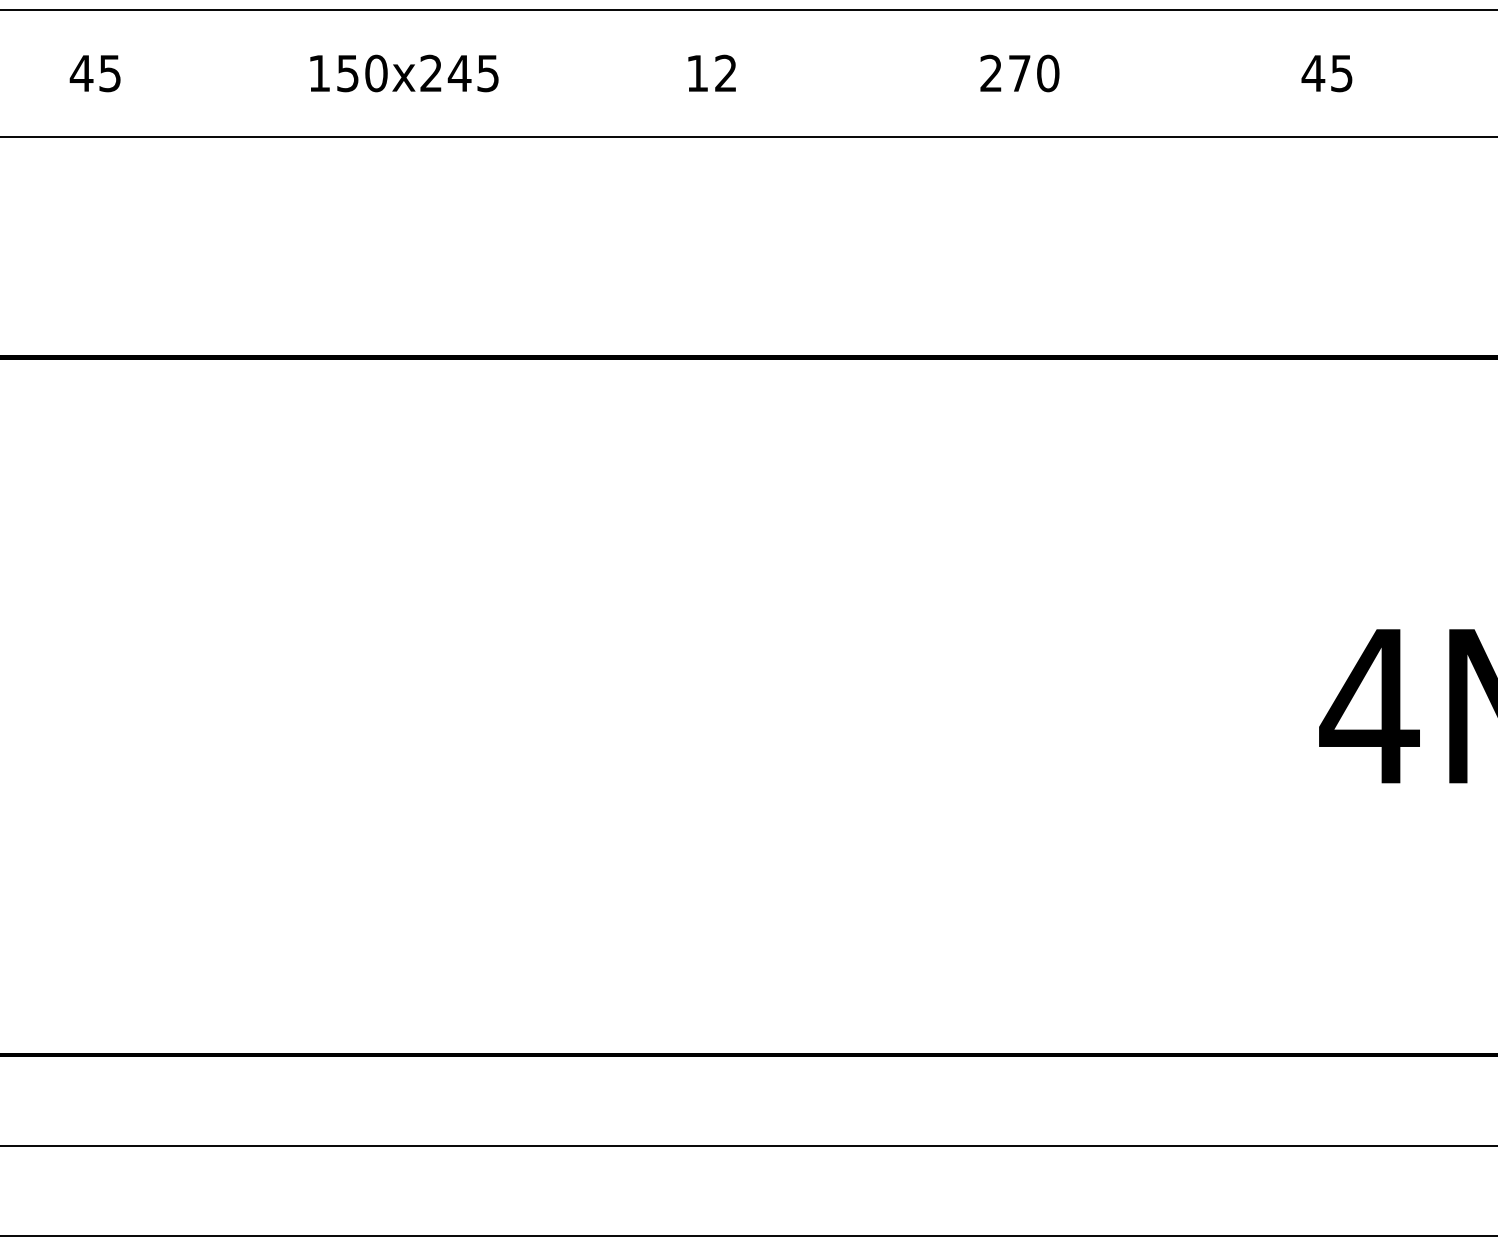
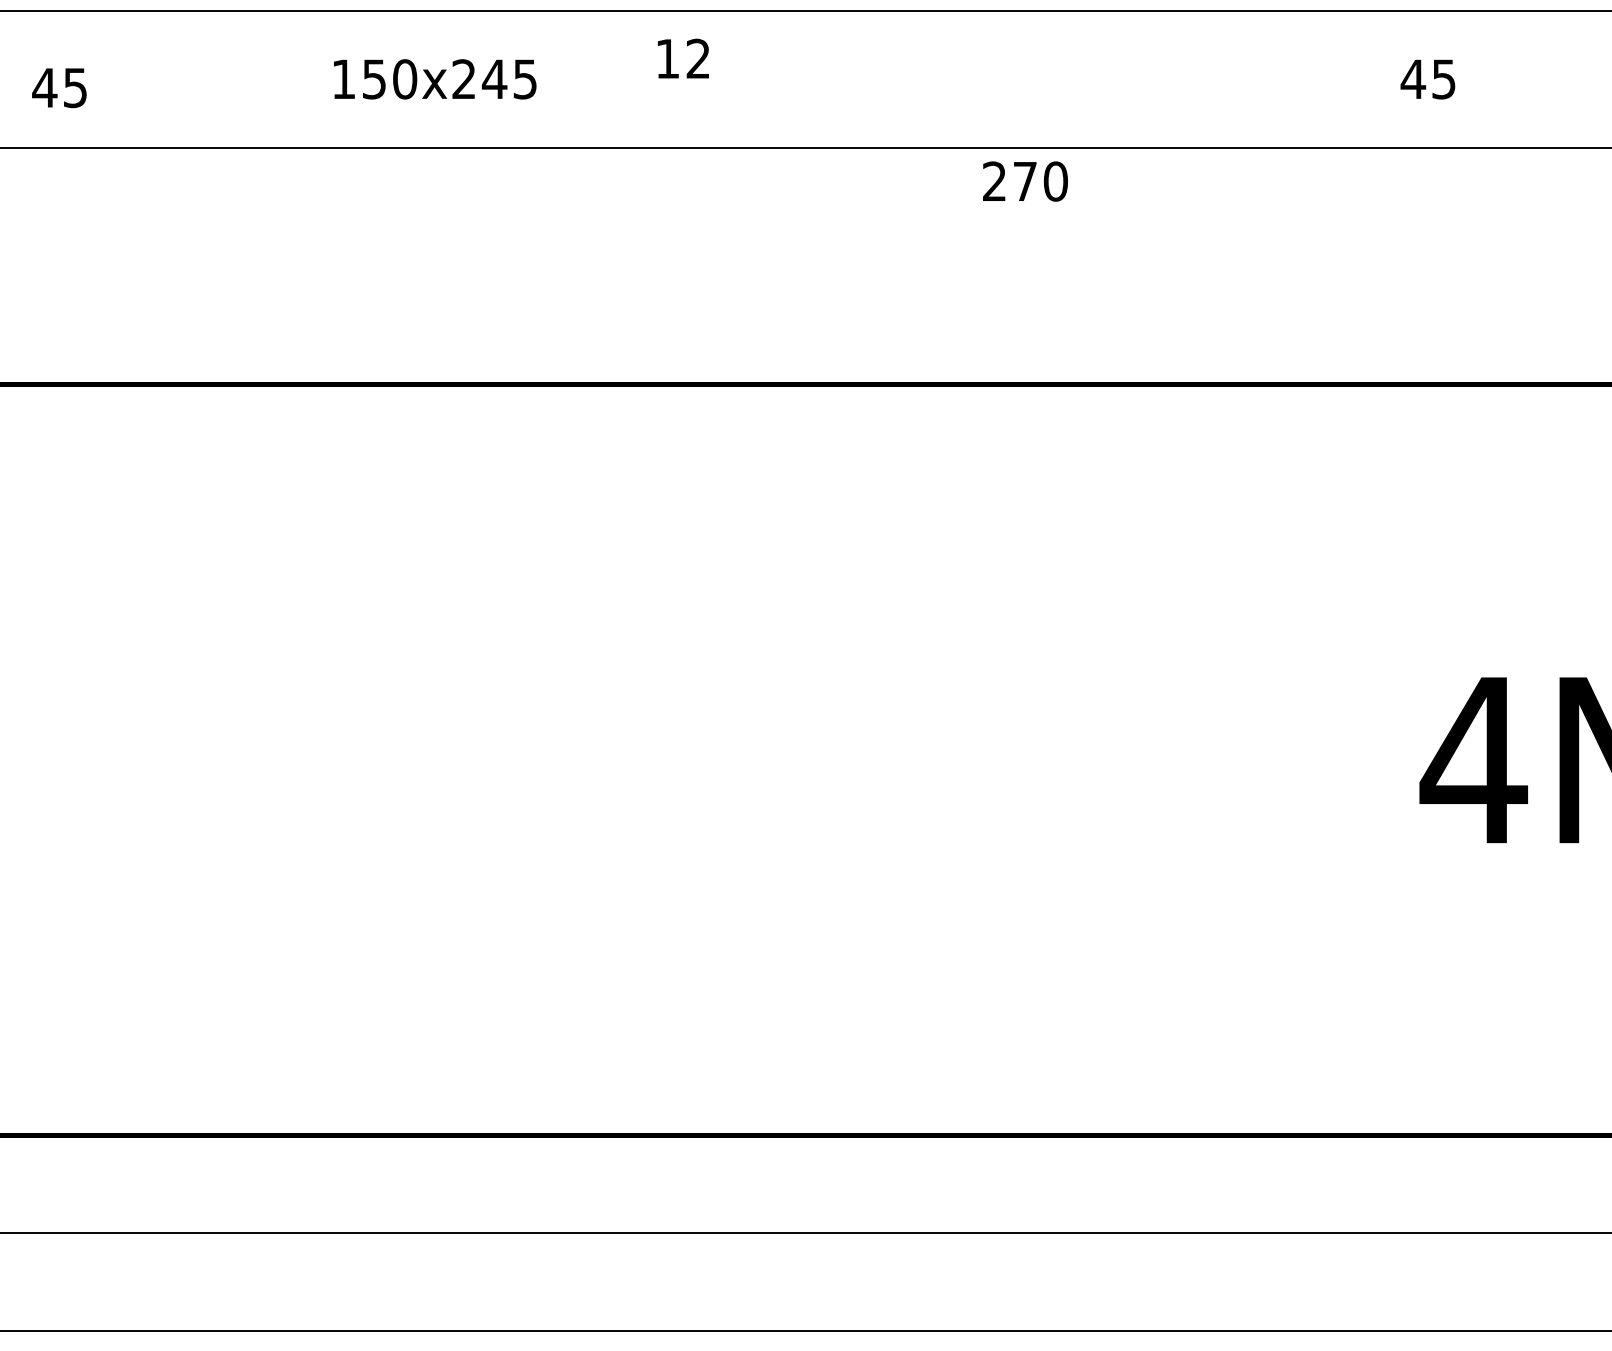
text: (711, 72) -> (682, 57), moved
text: (94, 73) -> (58, 87), moved
text: (1019, 73) -> (1024, 181), moved

